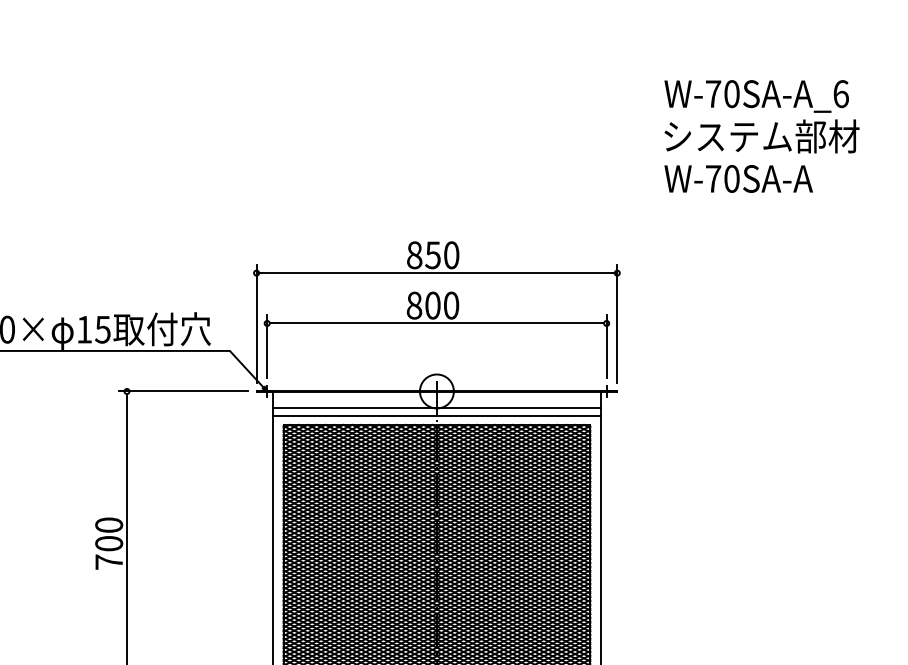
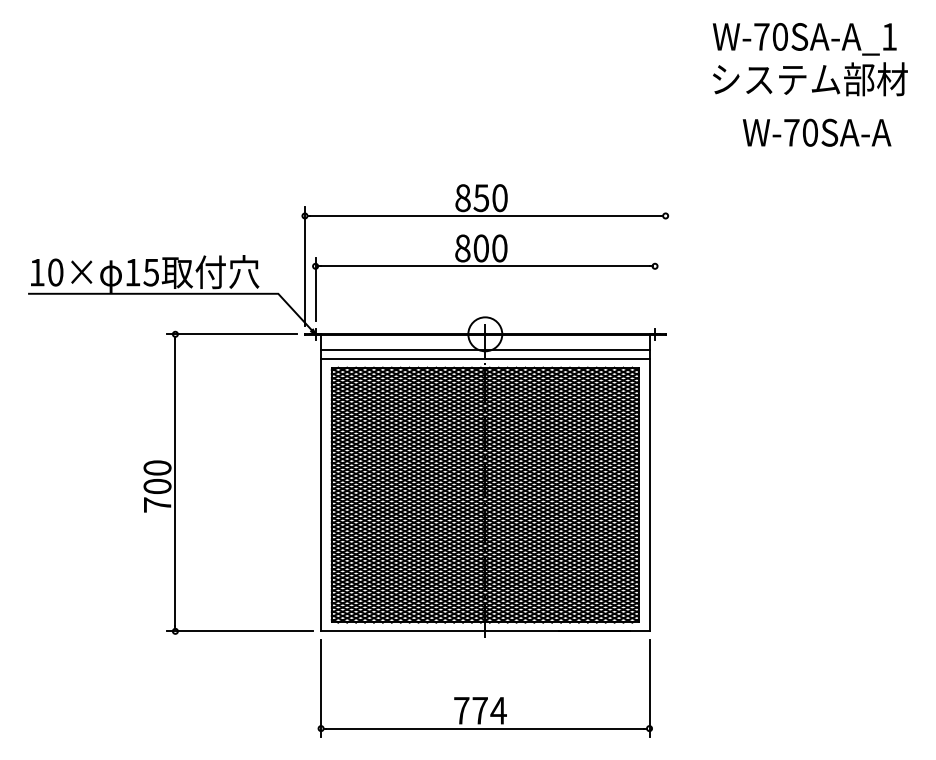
text: (841, 93) -> (889, 36), W-70SA-A_6 -> W-70SA-A_1
text: (738, 178) -> (816, 132), moved
line: (617, 323) -> (665, 266), removed
line: (607, 345) -> (655, 288), removed

